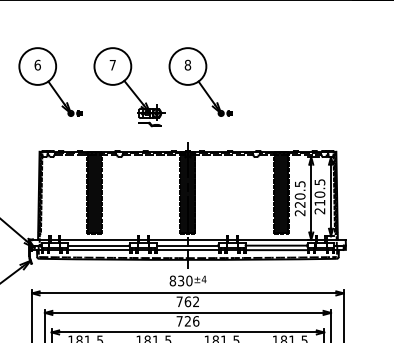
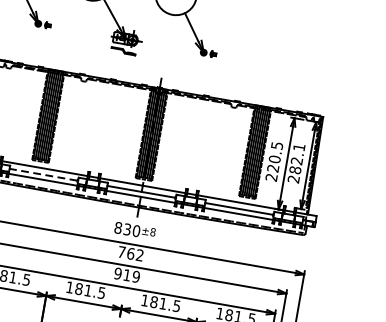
text: (319, 192) -> (296, 158), 210.5 -> 282.1
line: (98, 245) -> (43, 174), solid -> dashed
text: (203, 279) -> (152, 232), ±4 -> ±8
text: (187, 321) -> (126, 275), 726 -> 919

